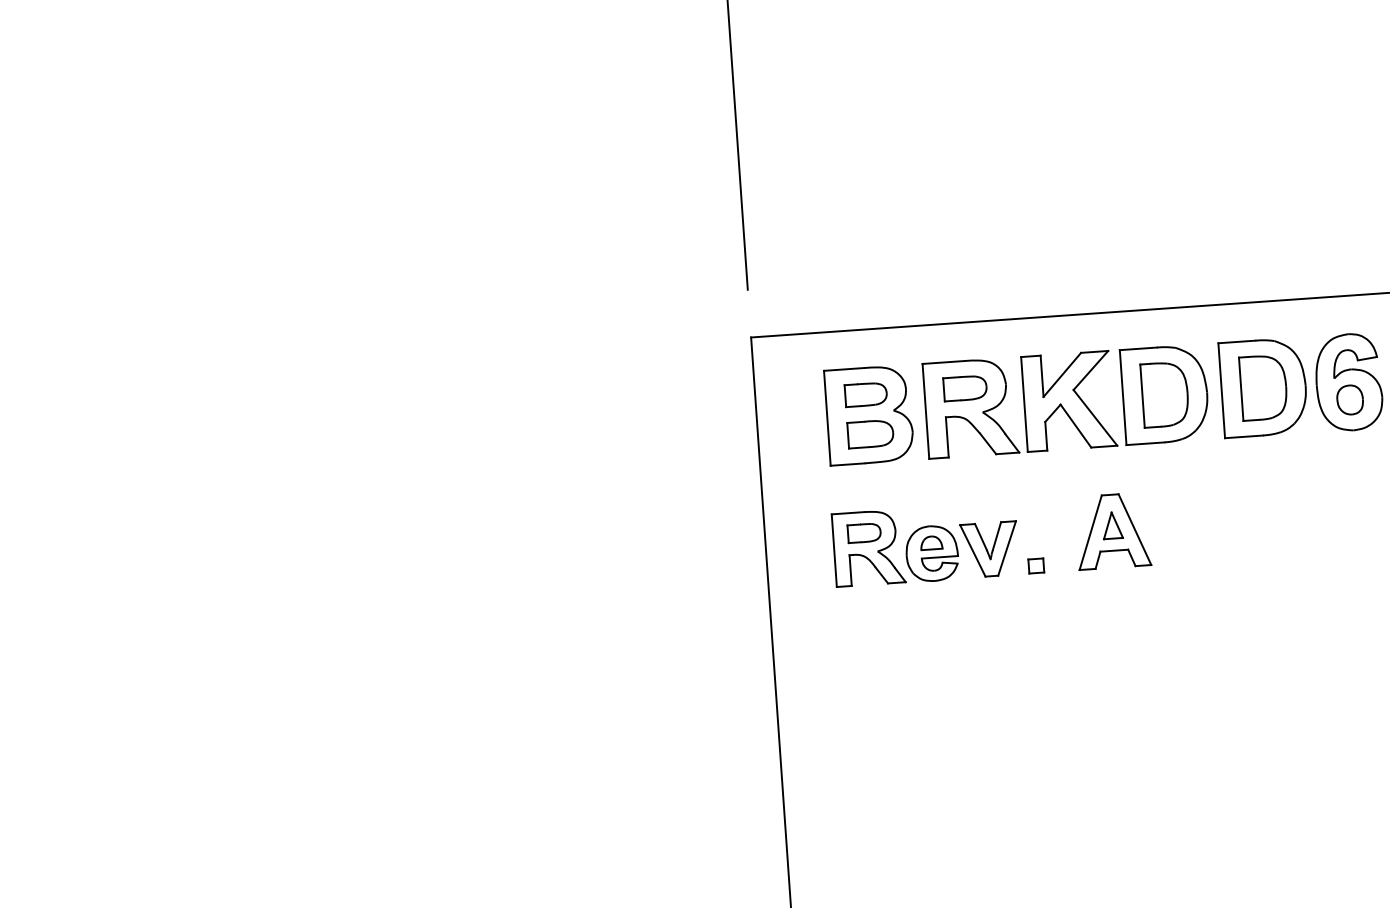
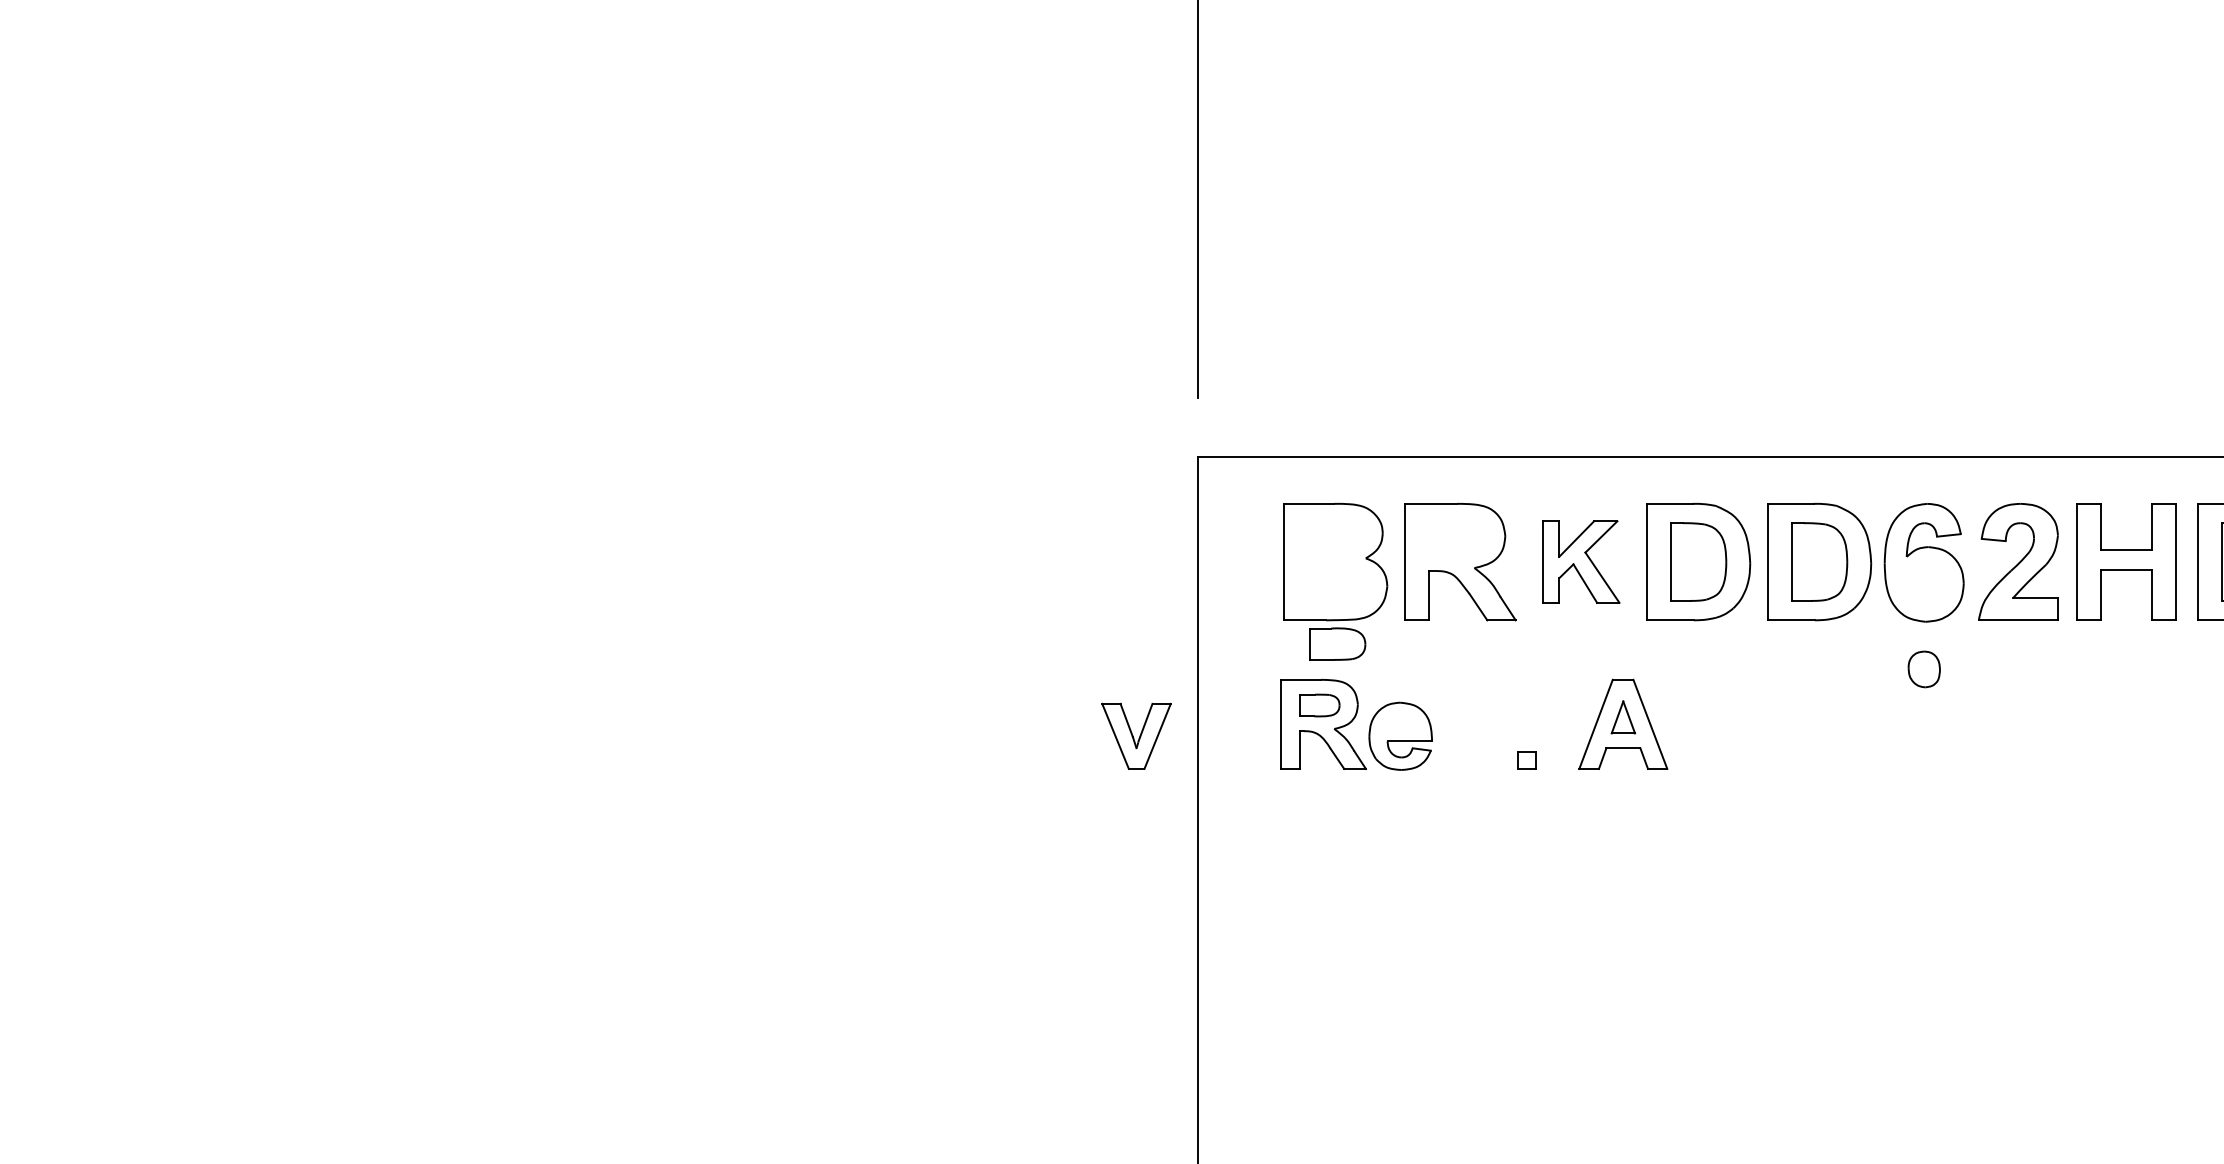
part: (965, 388) -> (1455, 537), removed
part: (866, 394) -> (1333, 536), removed
part: (1068, 400) -> (1580, 561), size x0.7
part: (1349, 400) -> (1923, 669), moved
part: (870, 433) -> (1337, 643), moved
part: (931, 542) -> (1400, 722), removed
part: (989, 548) -> (1136, 735), moved

